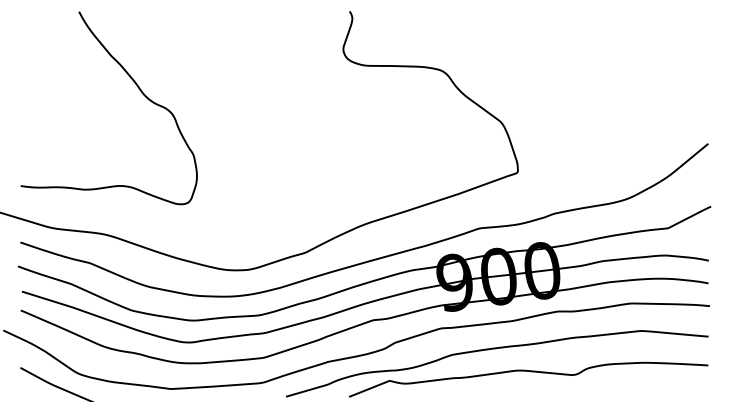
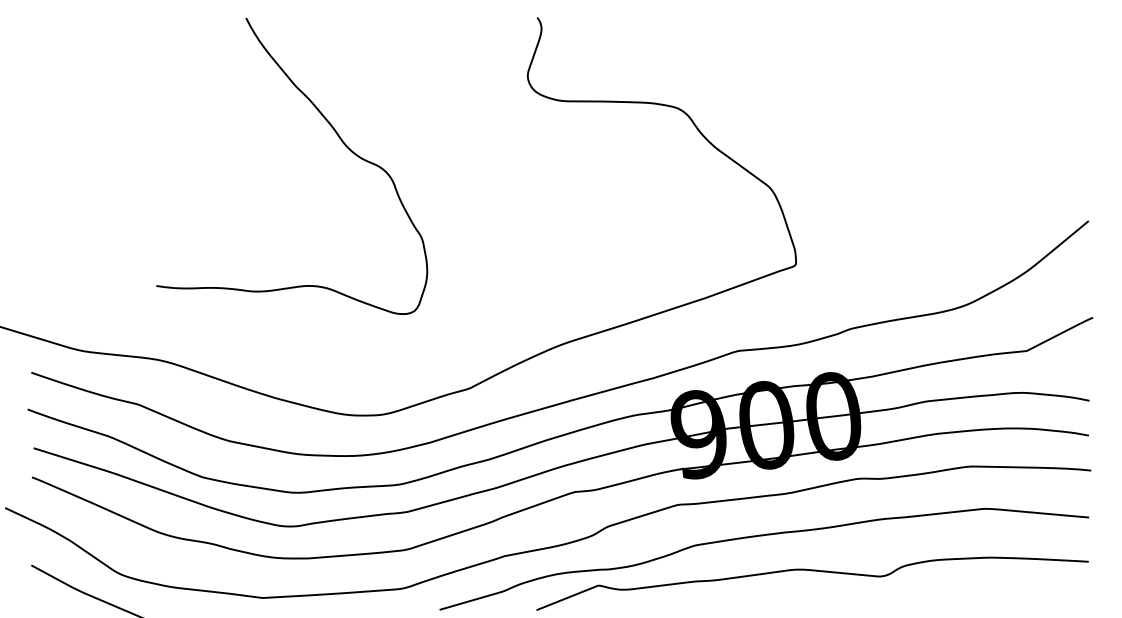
curve: (137, 87) -> (335, 134), moved

